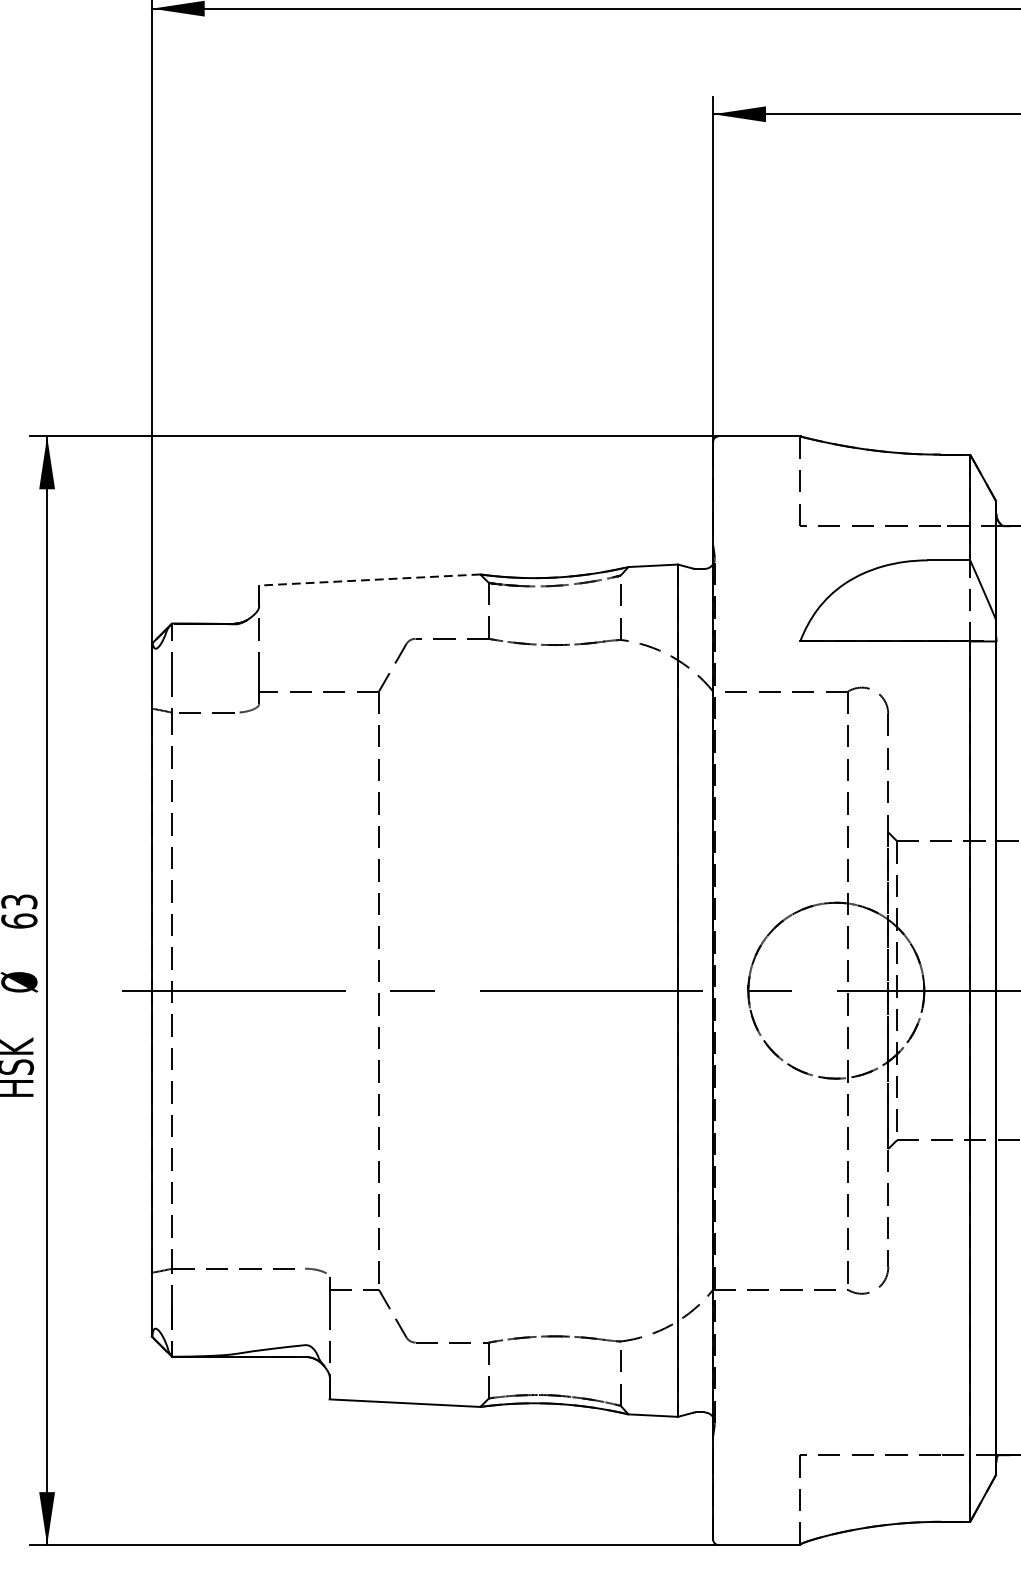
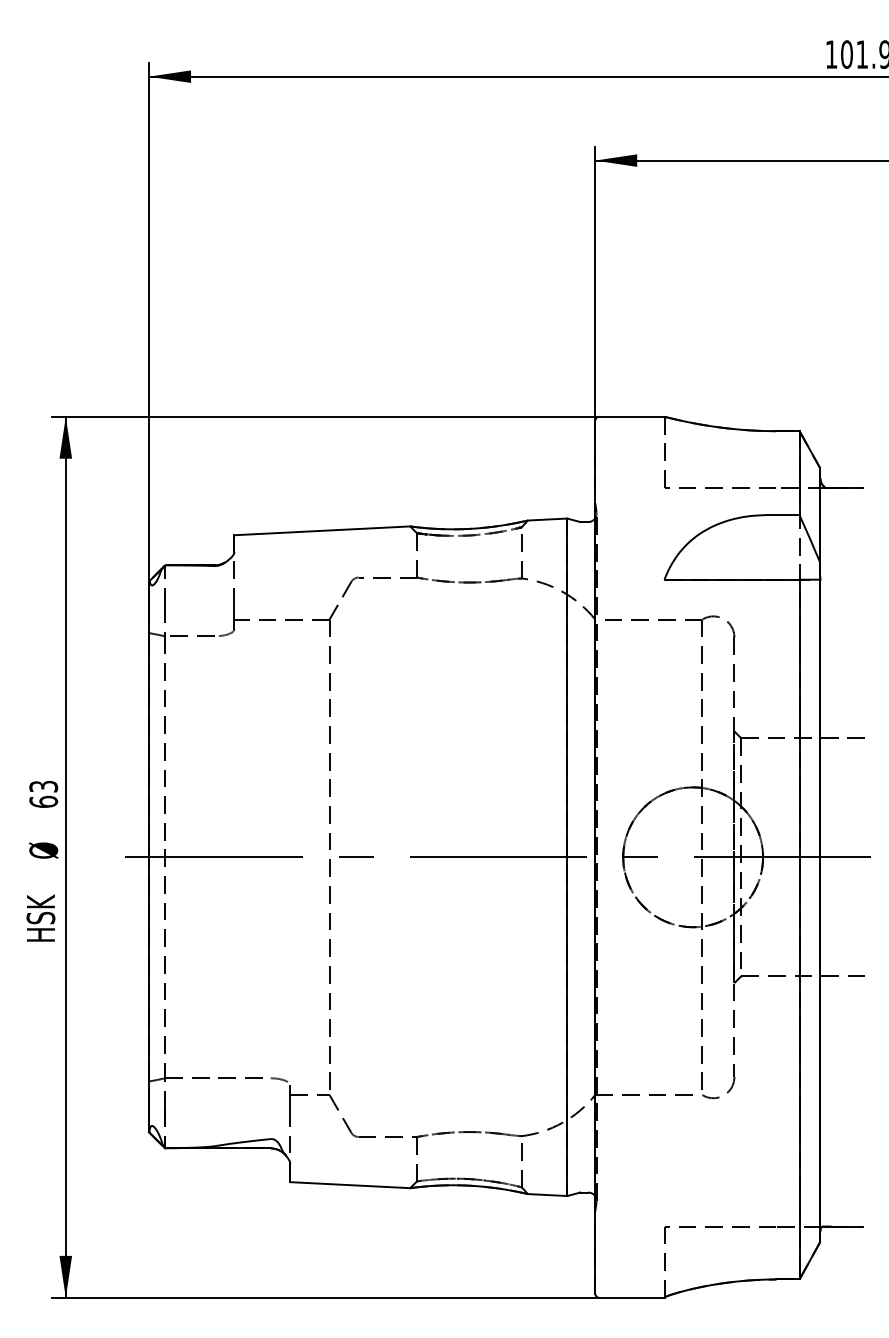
line: (368, 579) -> (321, 530), dashed -> solid

